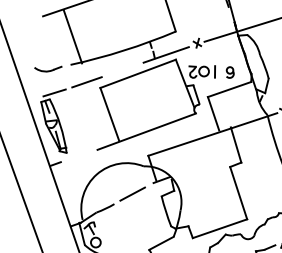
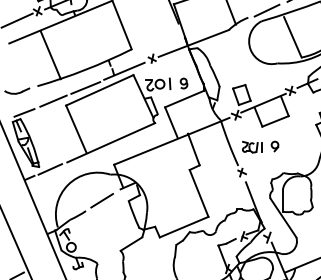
line: (72, 36) -> (50, 55), moved
line: (122, 69) -> (85, 87), added
line: (78, 156) -> (50, 169), added

